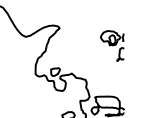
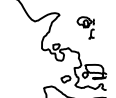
part: (111, 45) -> (85, 27), moved

